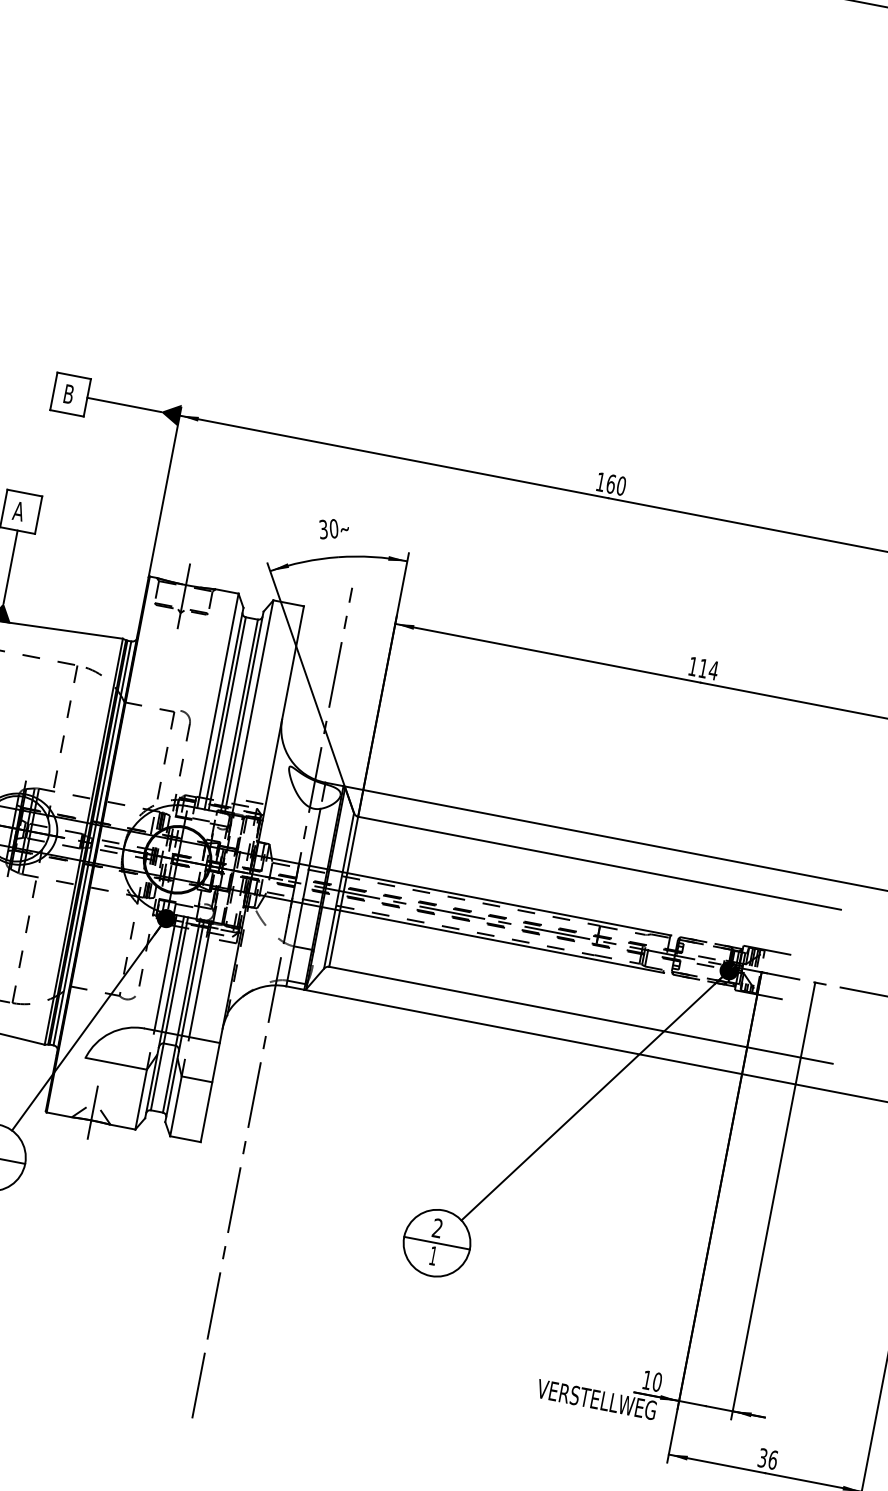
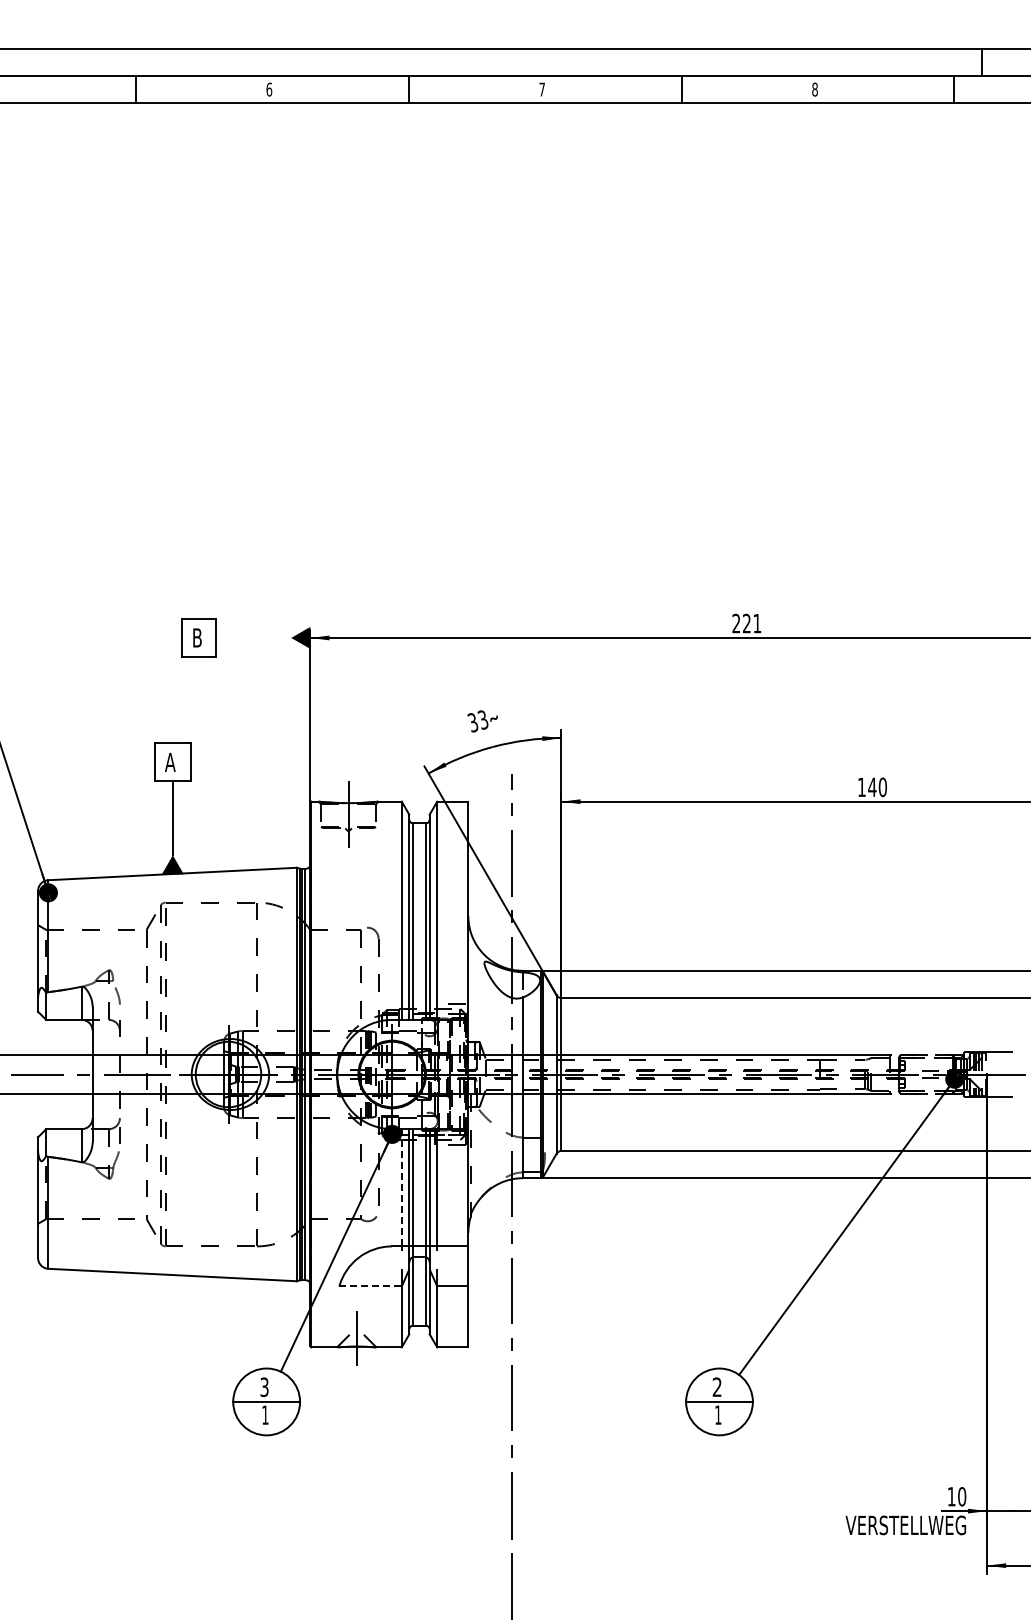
line: (124, 404) -> (253, 637), removed
text: (610, 483) -> (746, 623), 160 -> 221
text: (333, 528) -> (482, 719), 30 -> 33
text: (708, 669) -> (877, 787), 114 -> 140
line: (165, 972) -> (401, 1187), solid -> dashed
line: (117, 1064) -> (371, 1286), solid -> dashed

